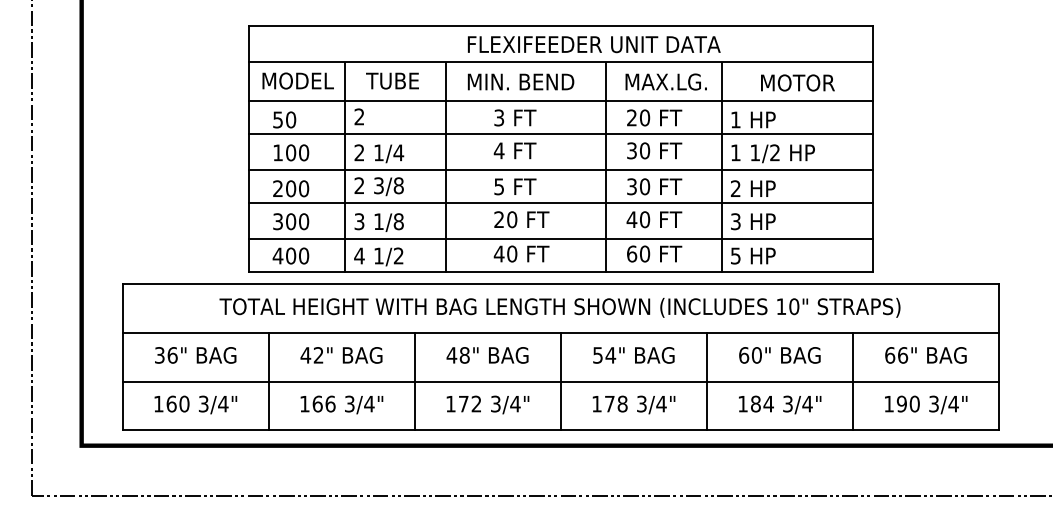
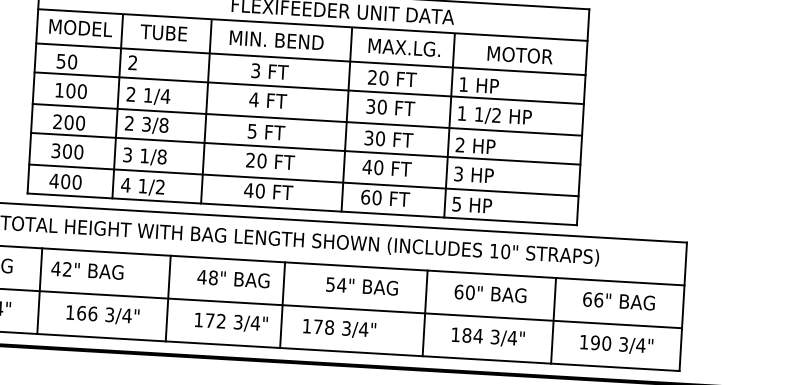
text: (341, 355) -> (87, 270), moved
line: (560, 381) -> (282, 304), moved
text: (633, 404) -> (339, 328), moved

